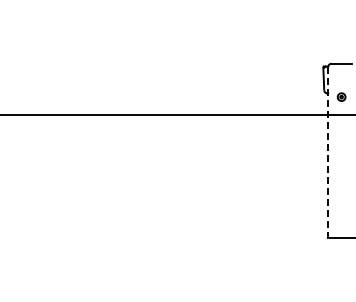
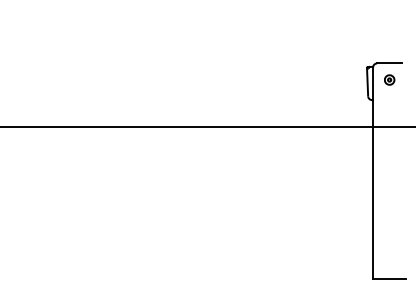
part: (341, 96) -> (389, 79), moved
line: (328, 152) -> (373, 173), dashed -> solid

